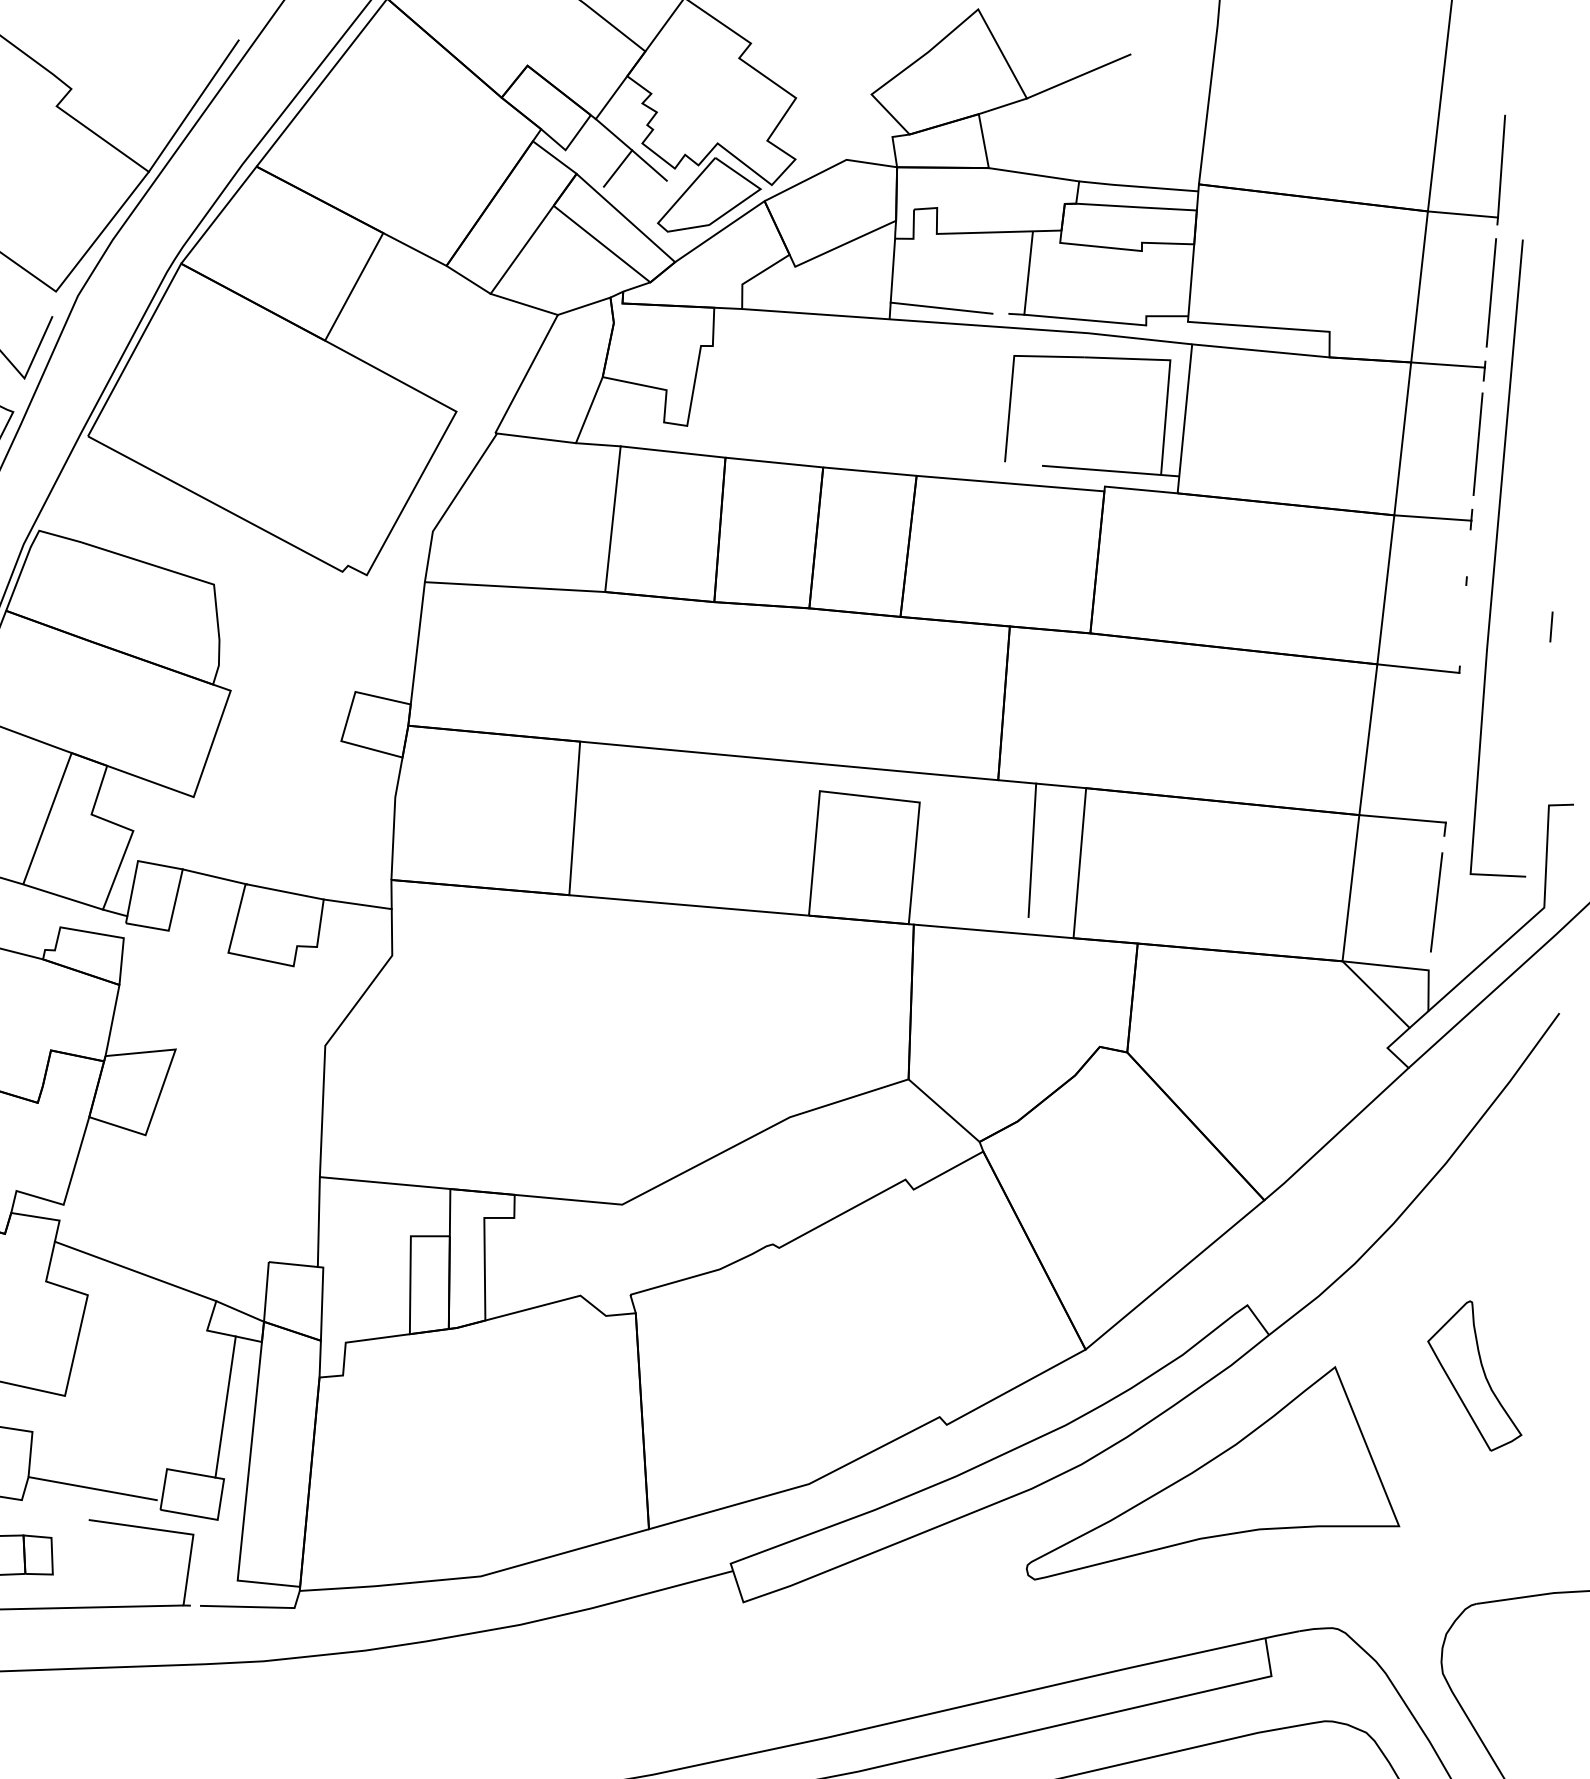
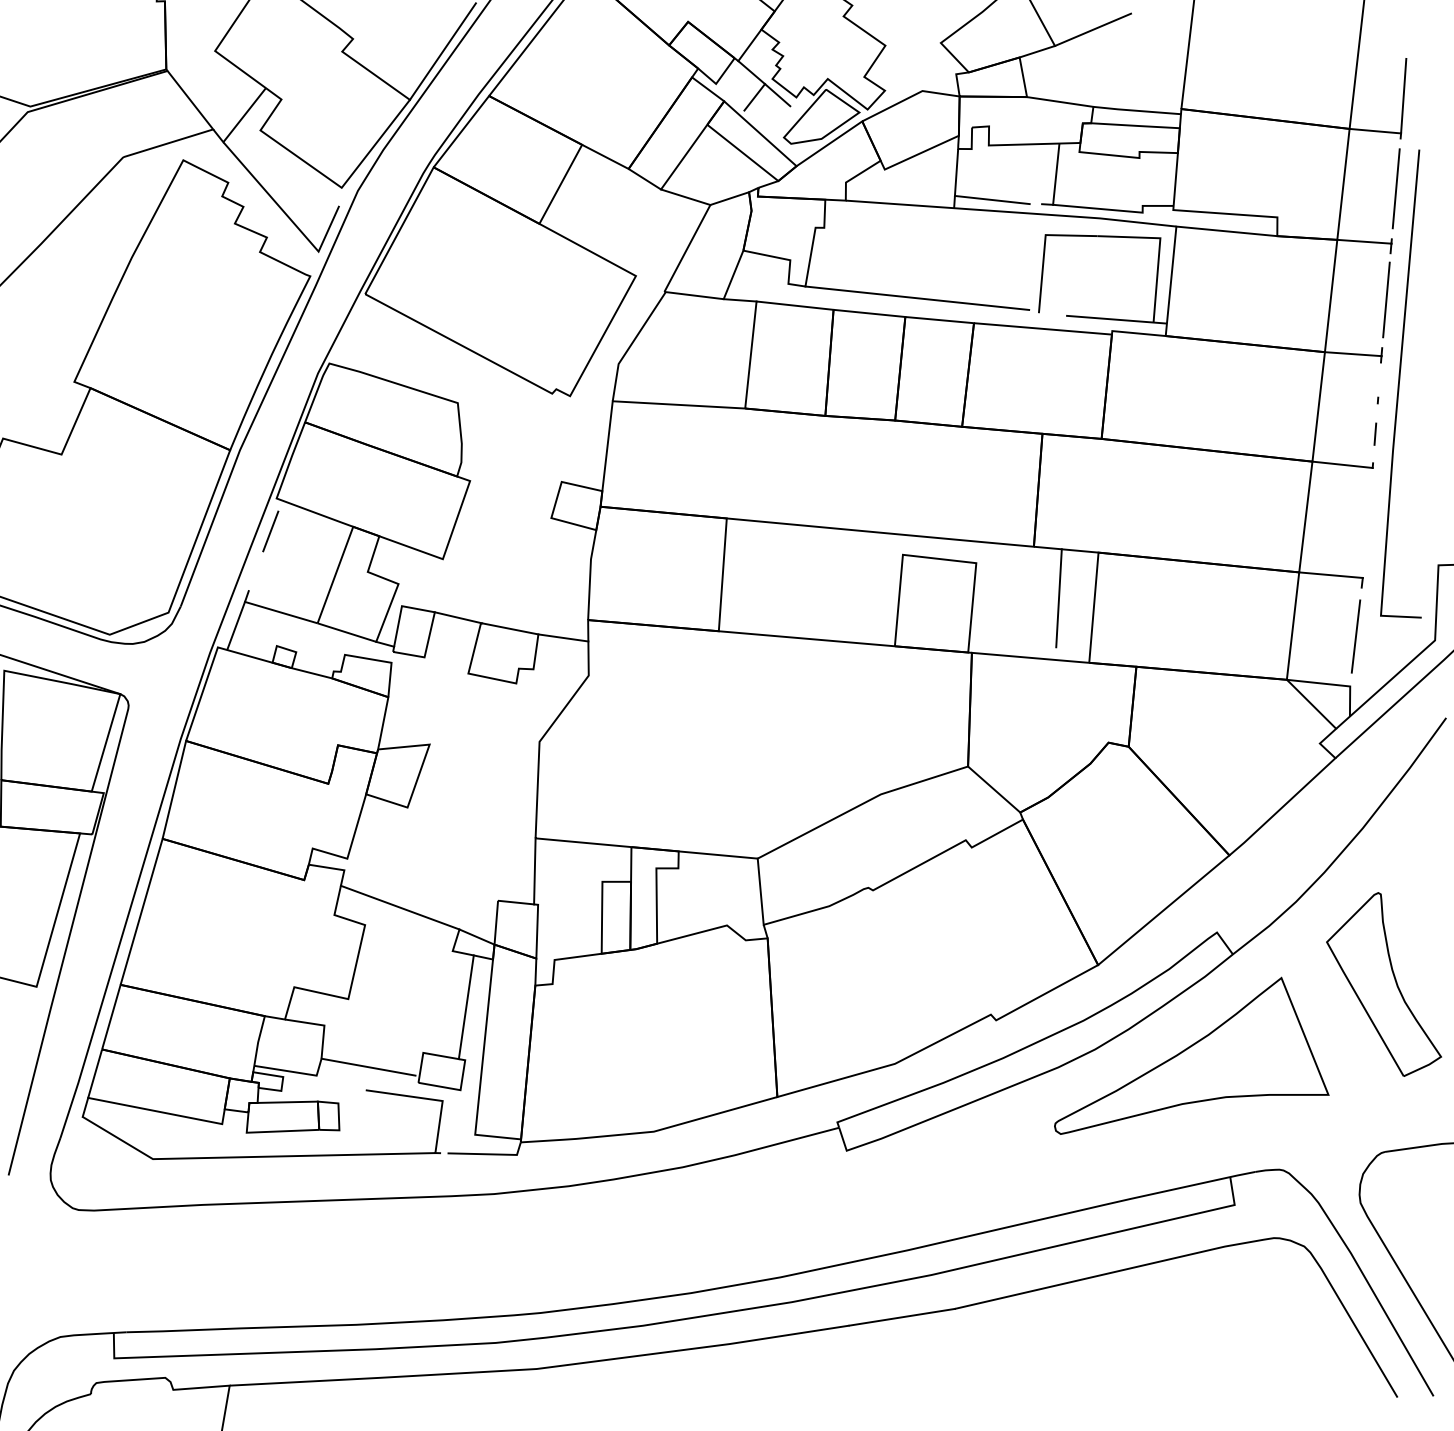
line: (839, 440) -> (917, 297), added
line: (1551, 626) -> (1375, 433), moved
line: (626, 1249) -> (760, 891), added
part: (1474, 1376) -> (1383, 984), size x1.67

